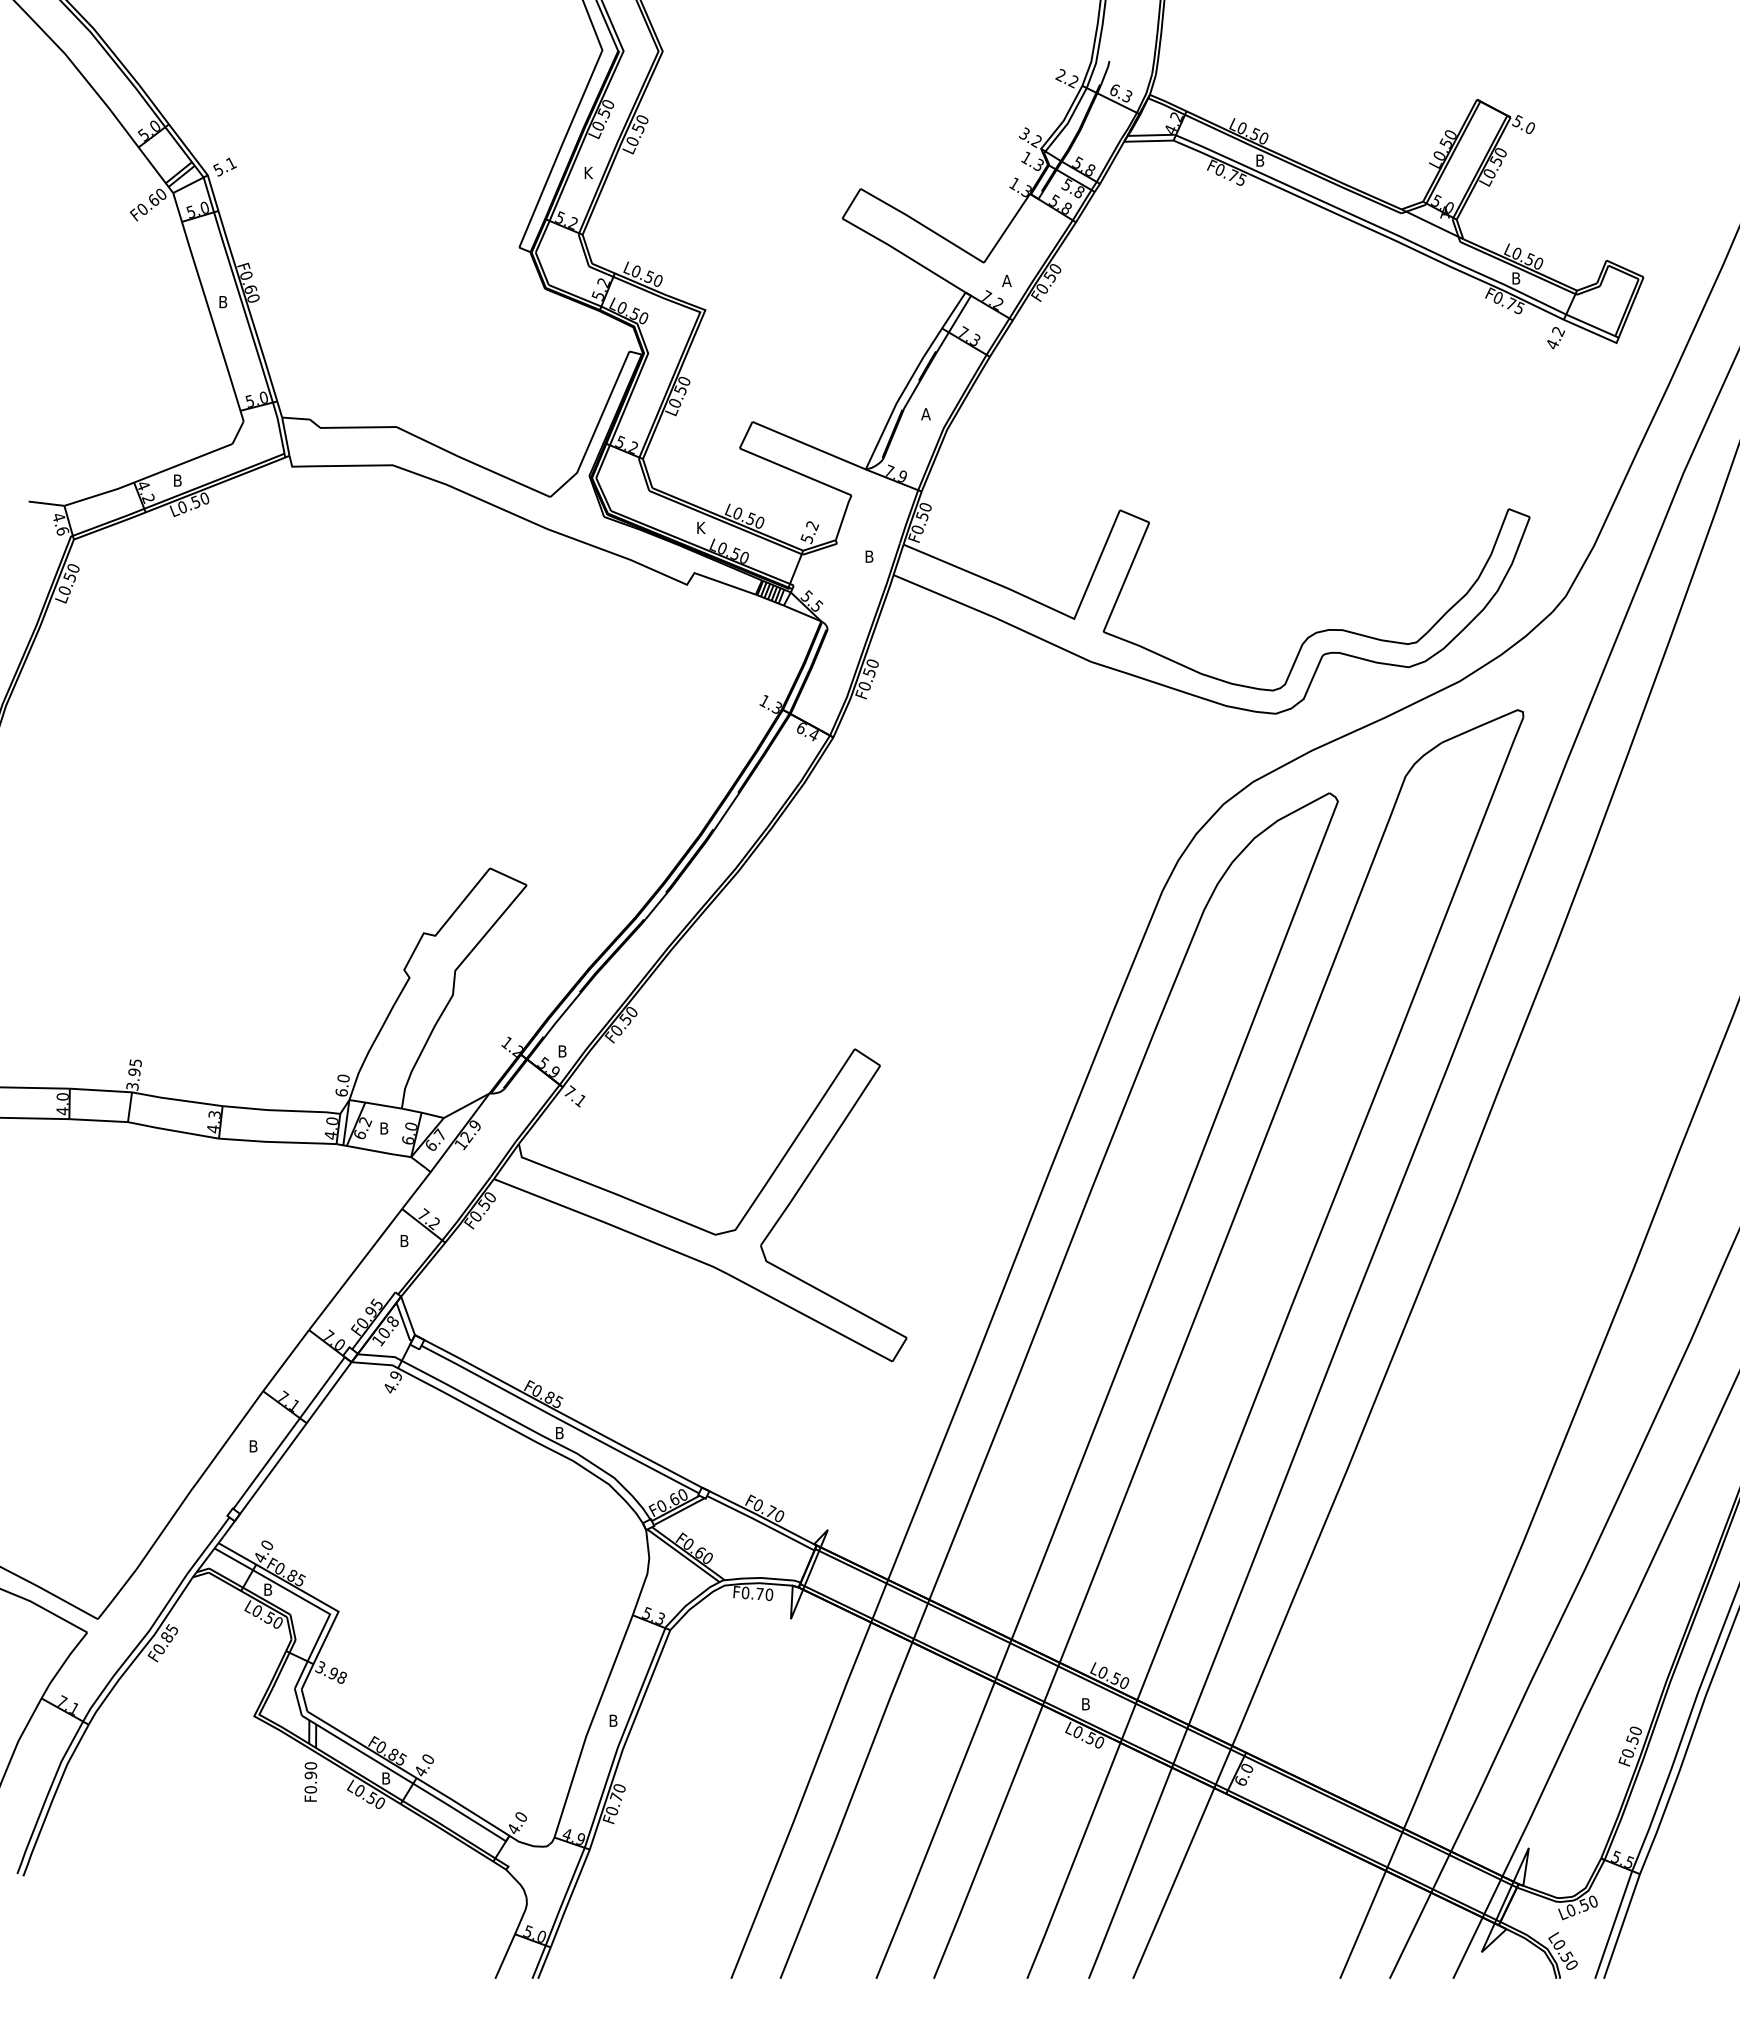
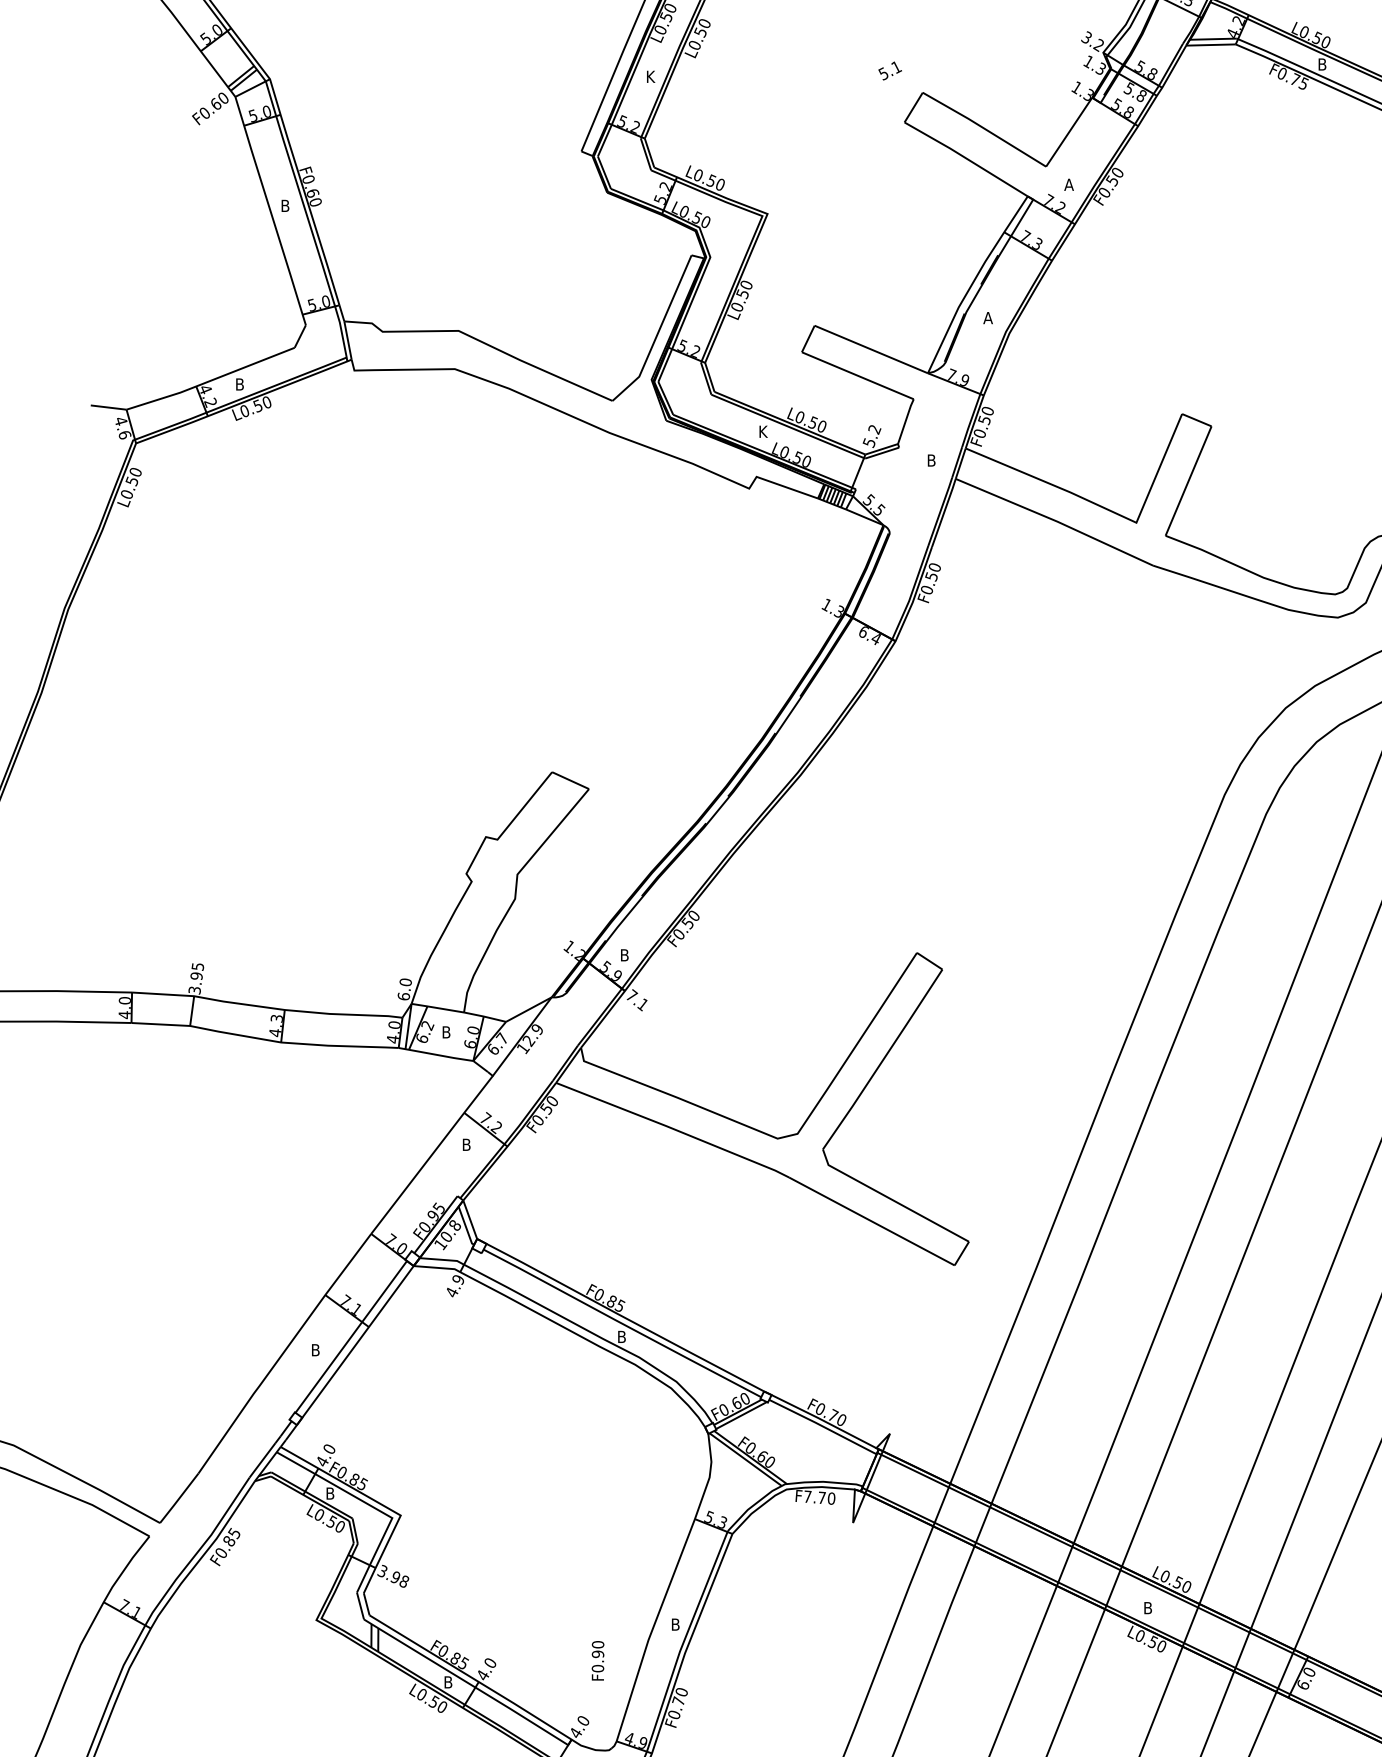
text: (224, 166) -> (889, 70), moved
text: (745, 1592) -> (807, 1496), F0.70 -> F7.70
text: (310, 1781) -> (597, 1660), moved

